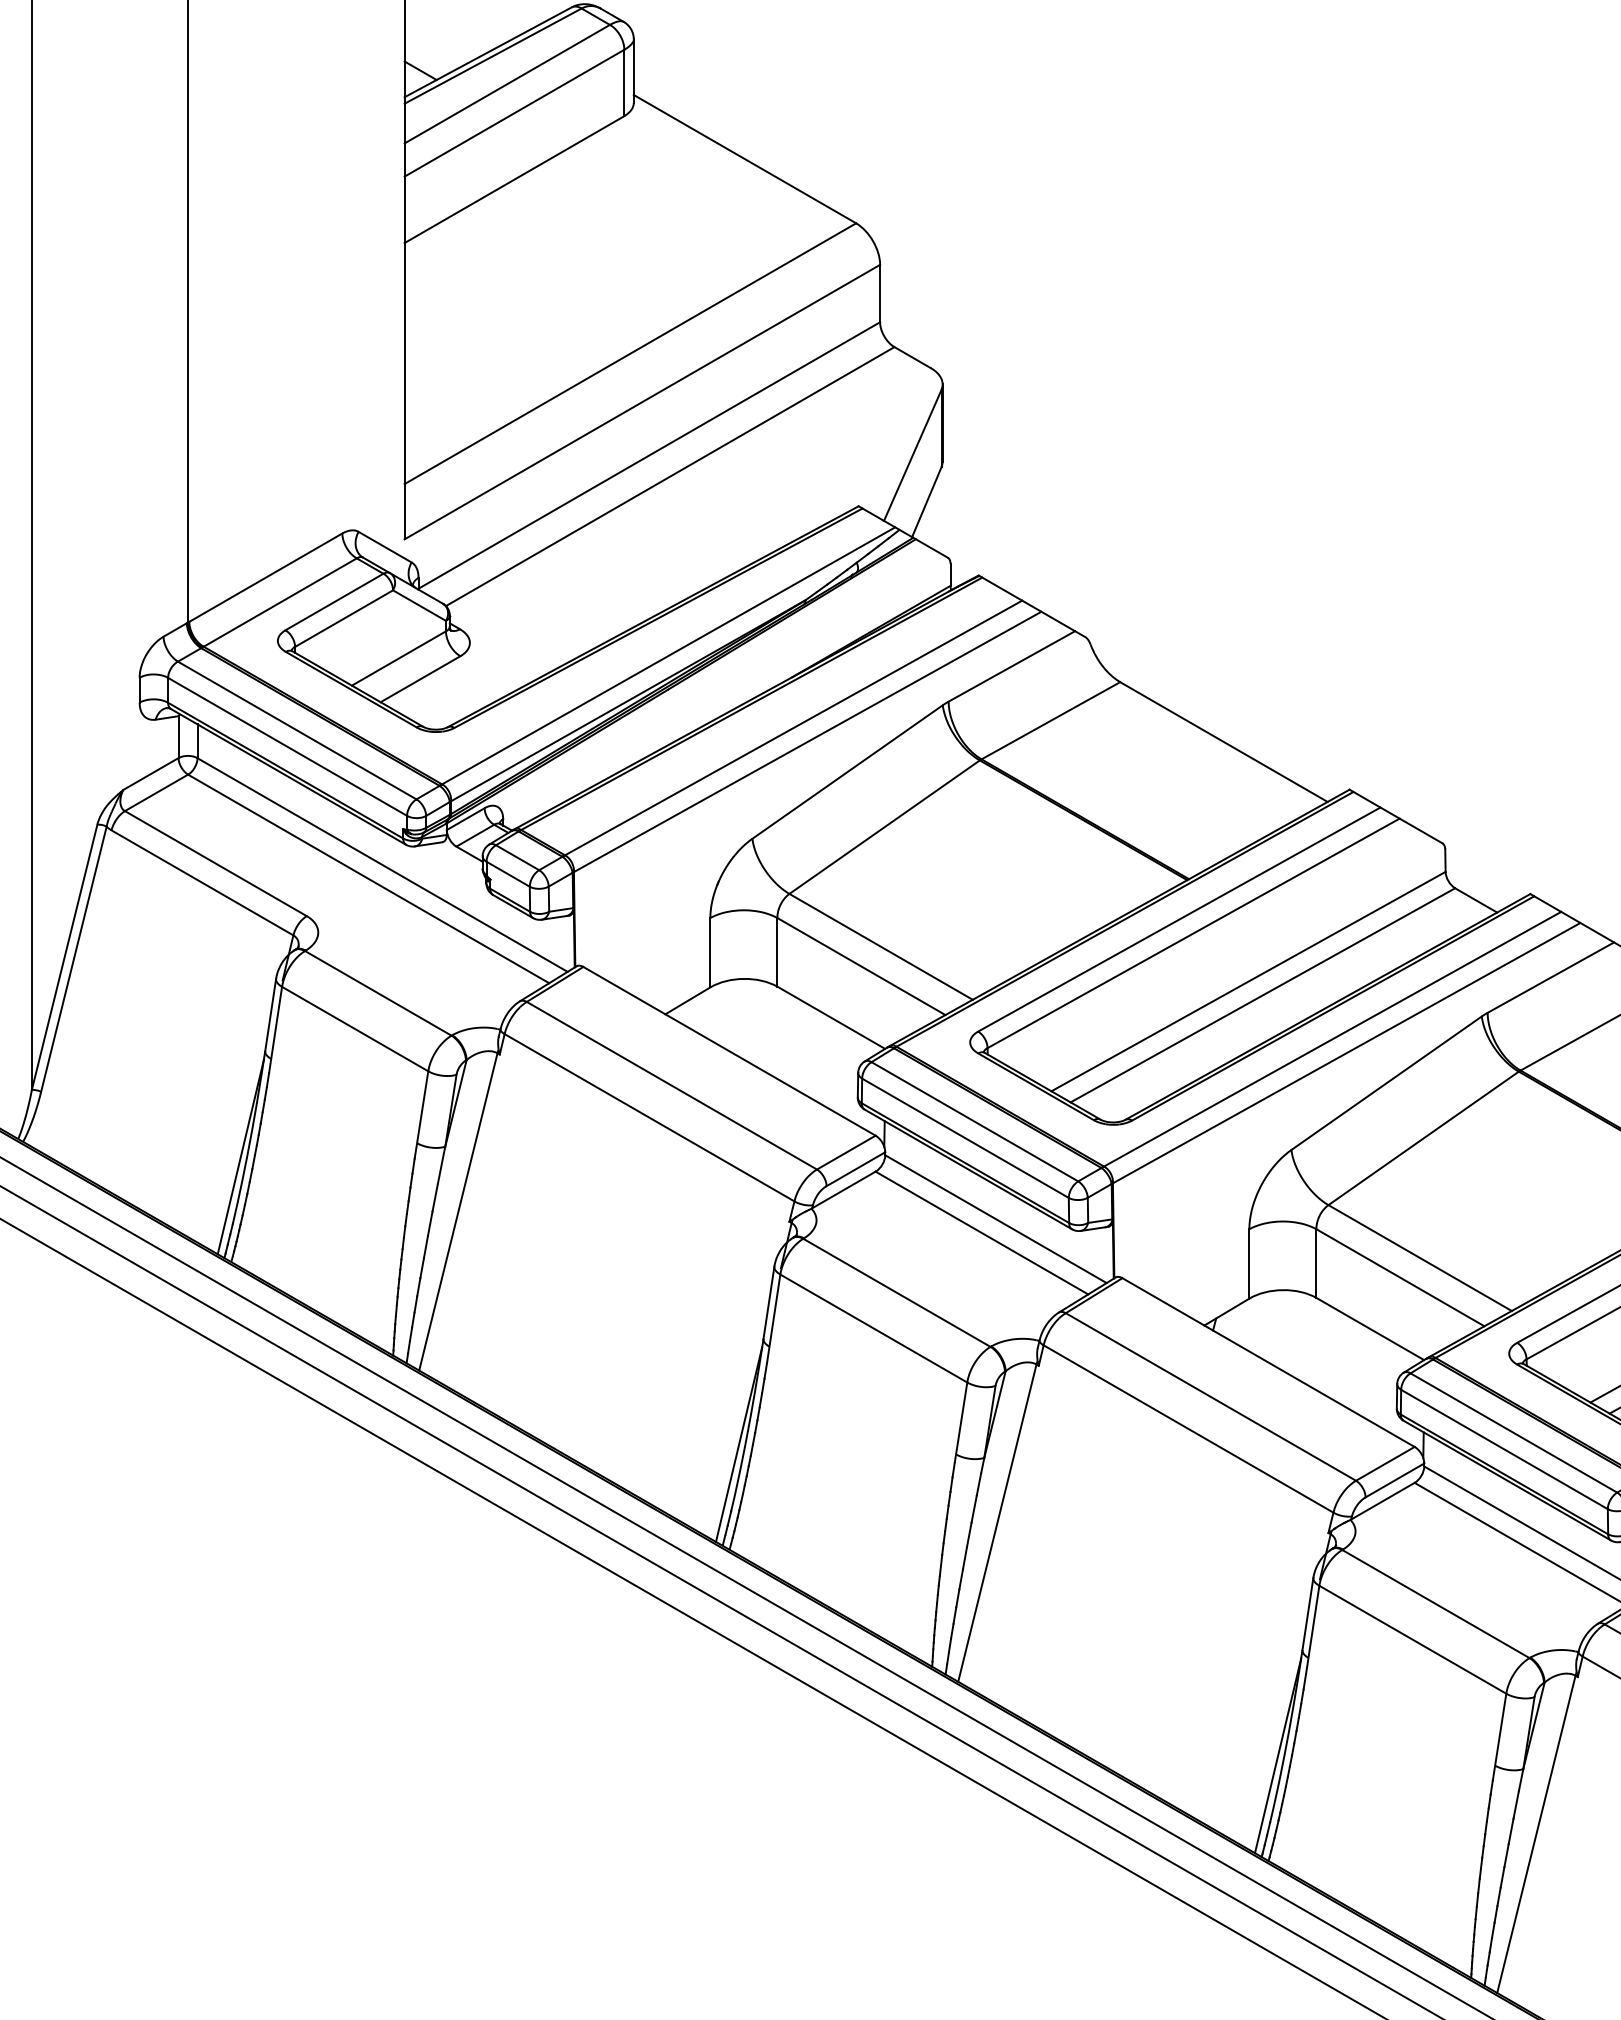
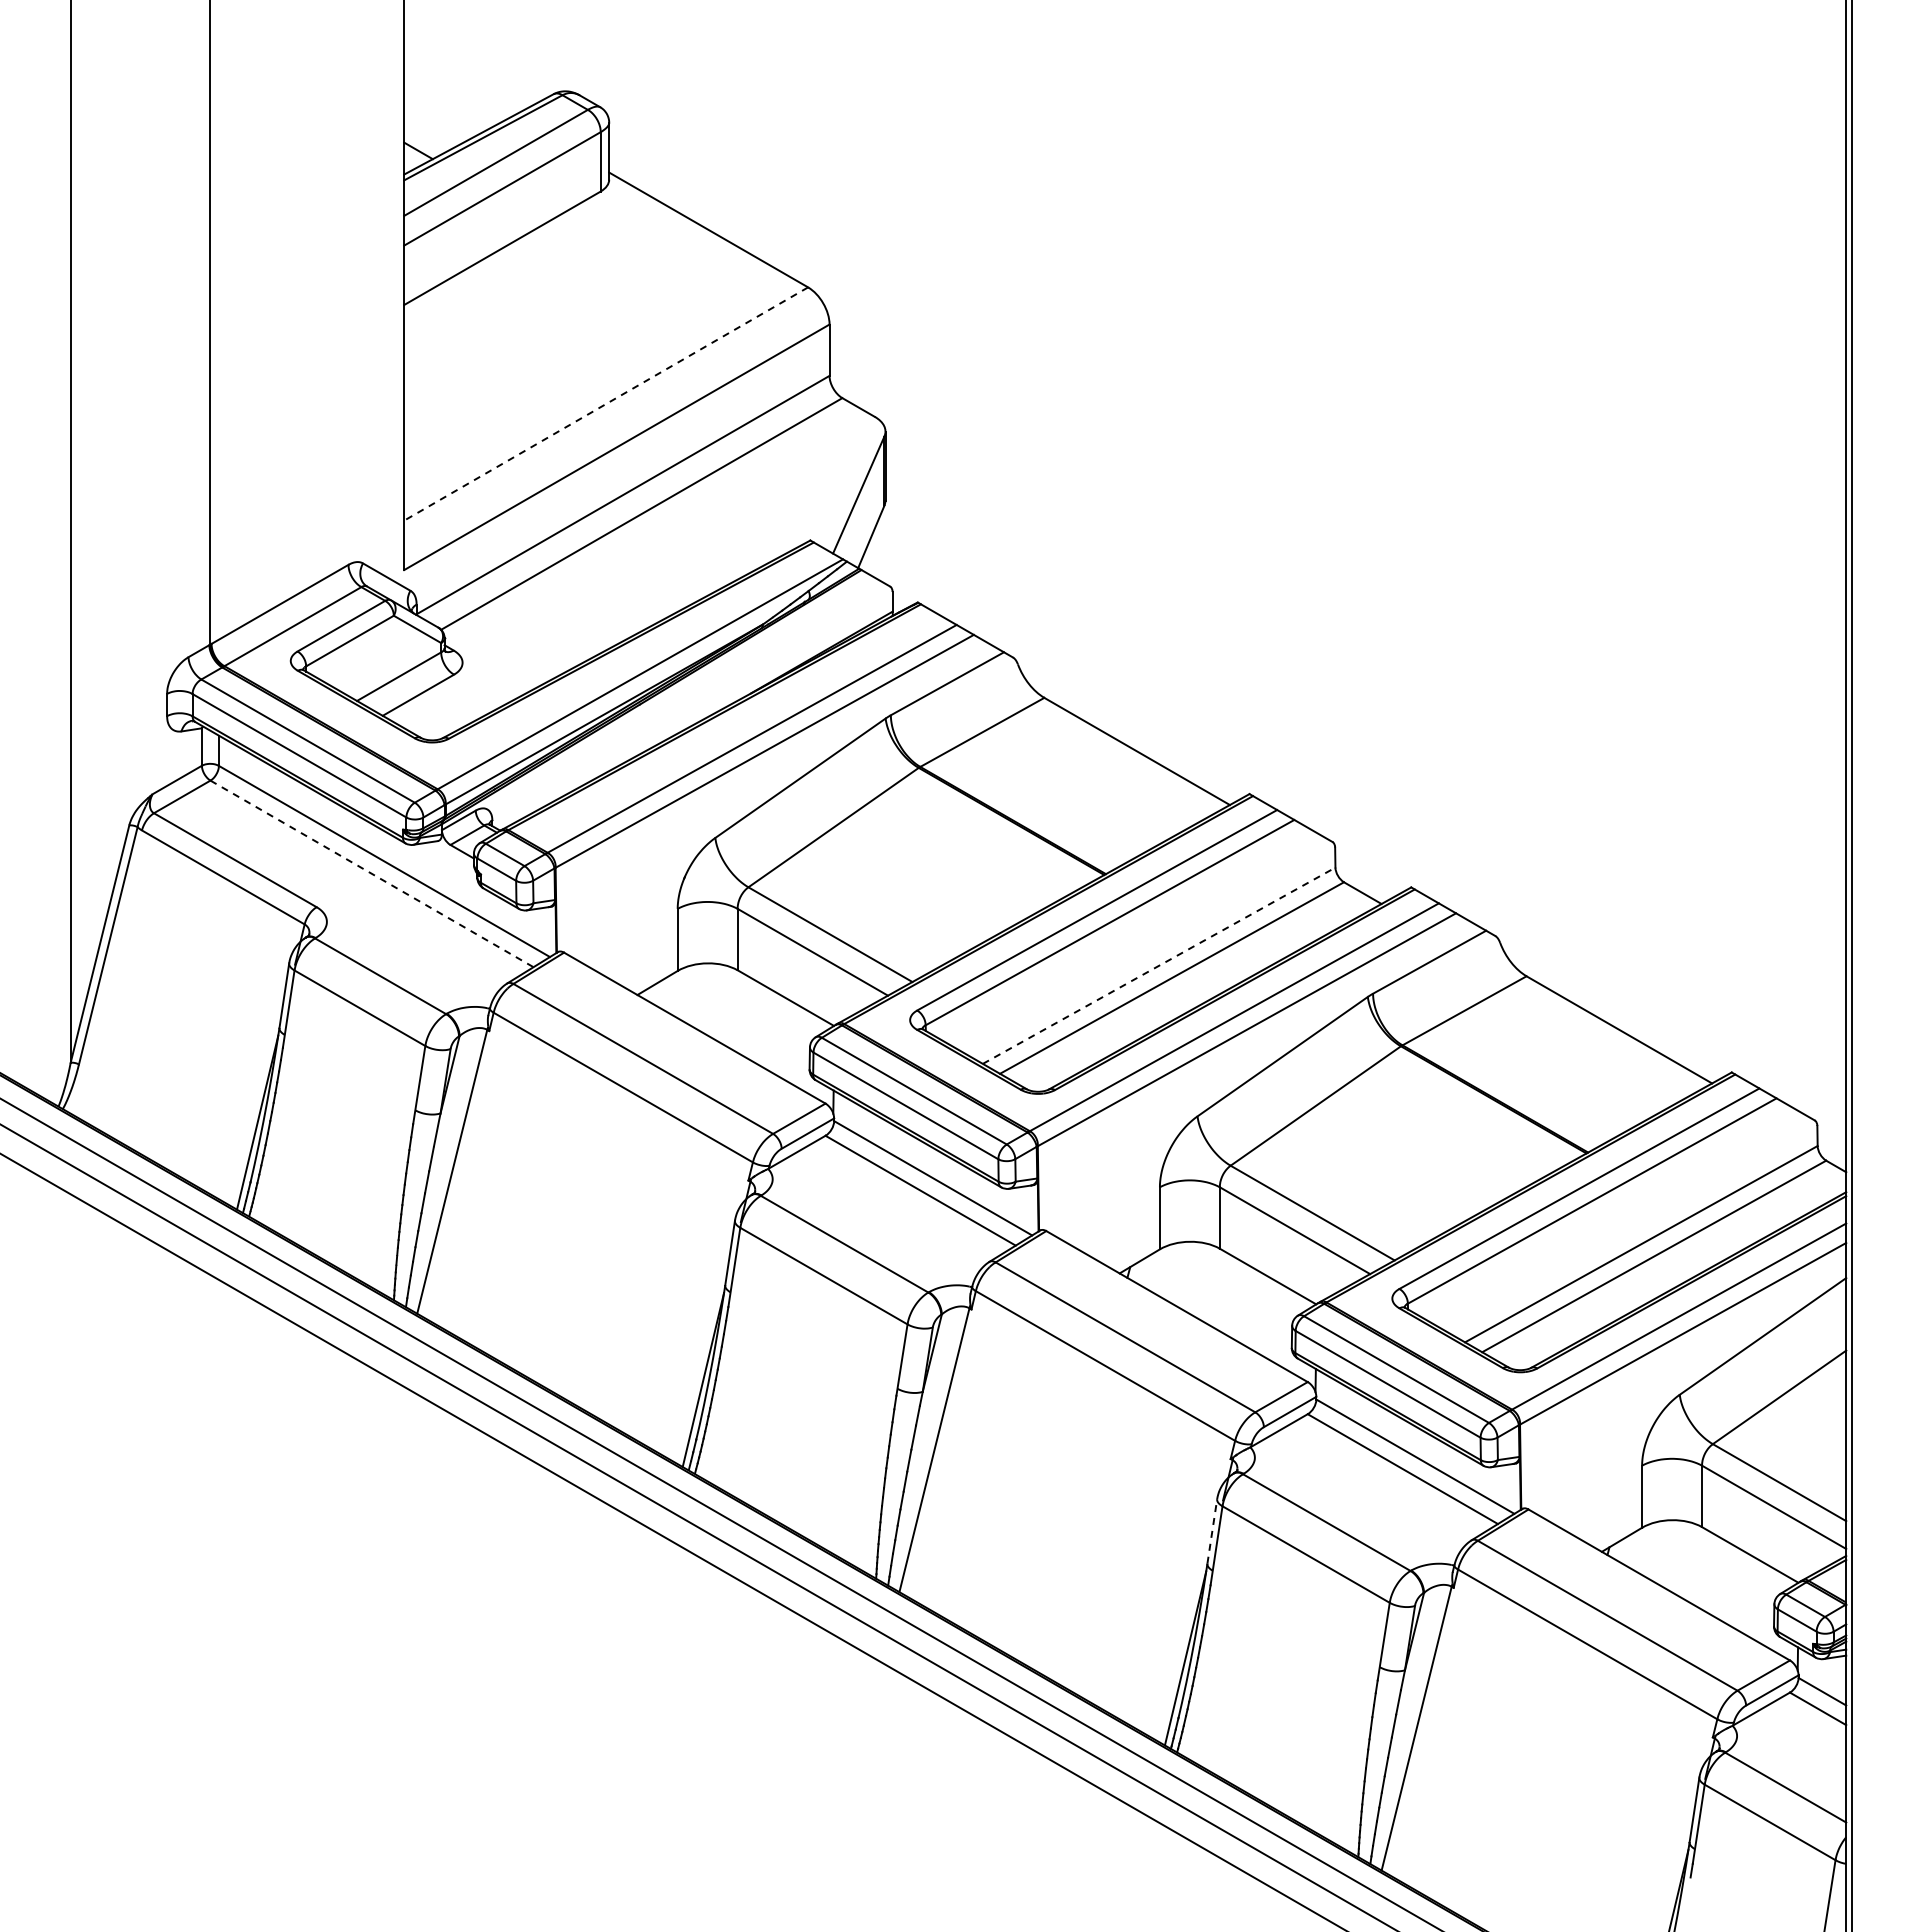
line: (629, 354) -> (605, 404), solid -> dashed
line: (369, 878) -> (372, 873), solid -> dashed
line: (1248, 981) -> (1159, 965), solid -> dashed
line: (1308, 1613) -> (1212, 1531), solid -> dashed

